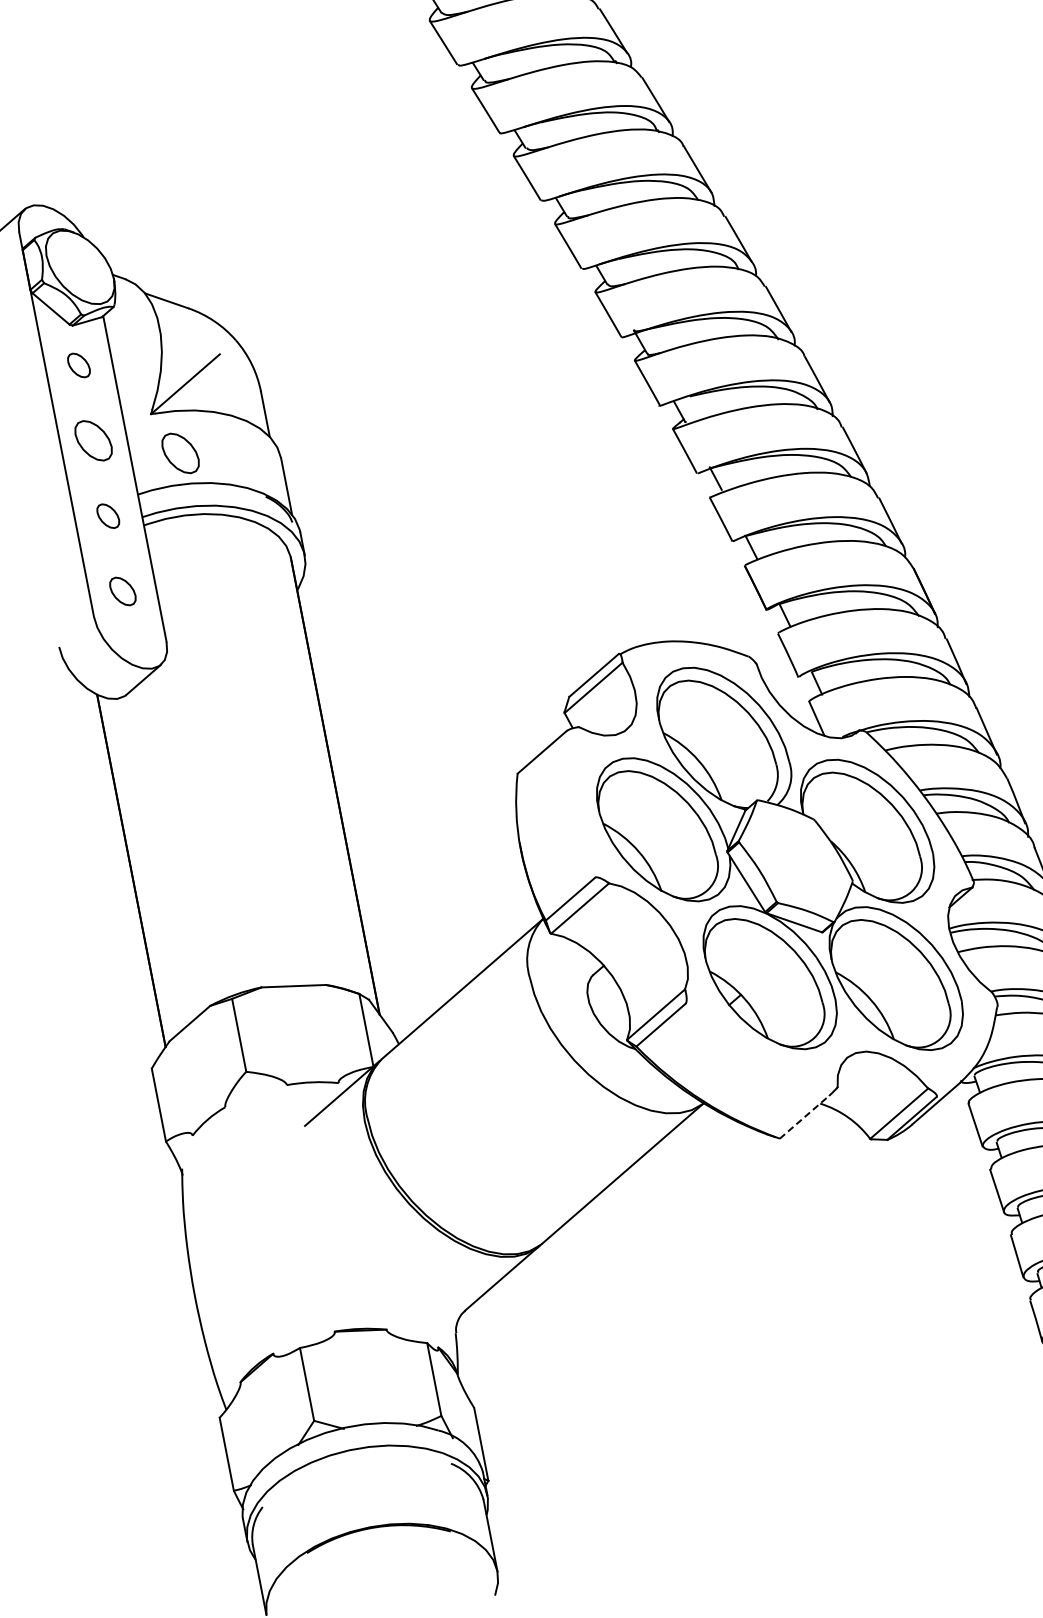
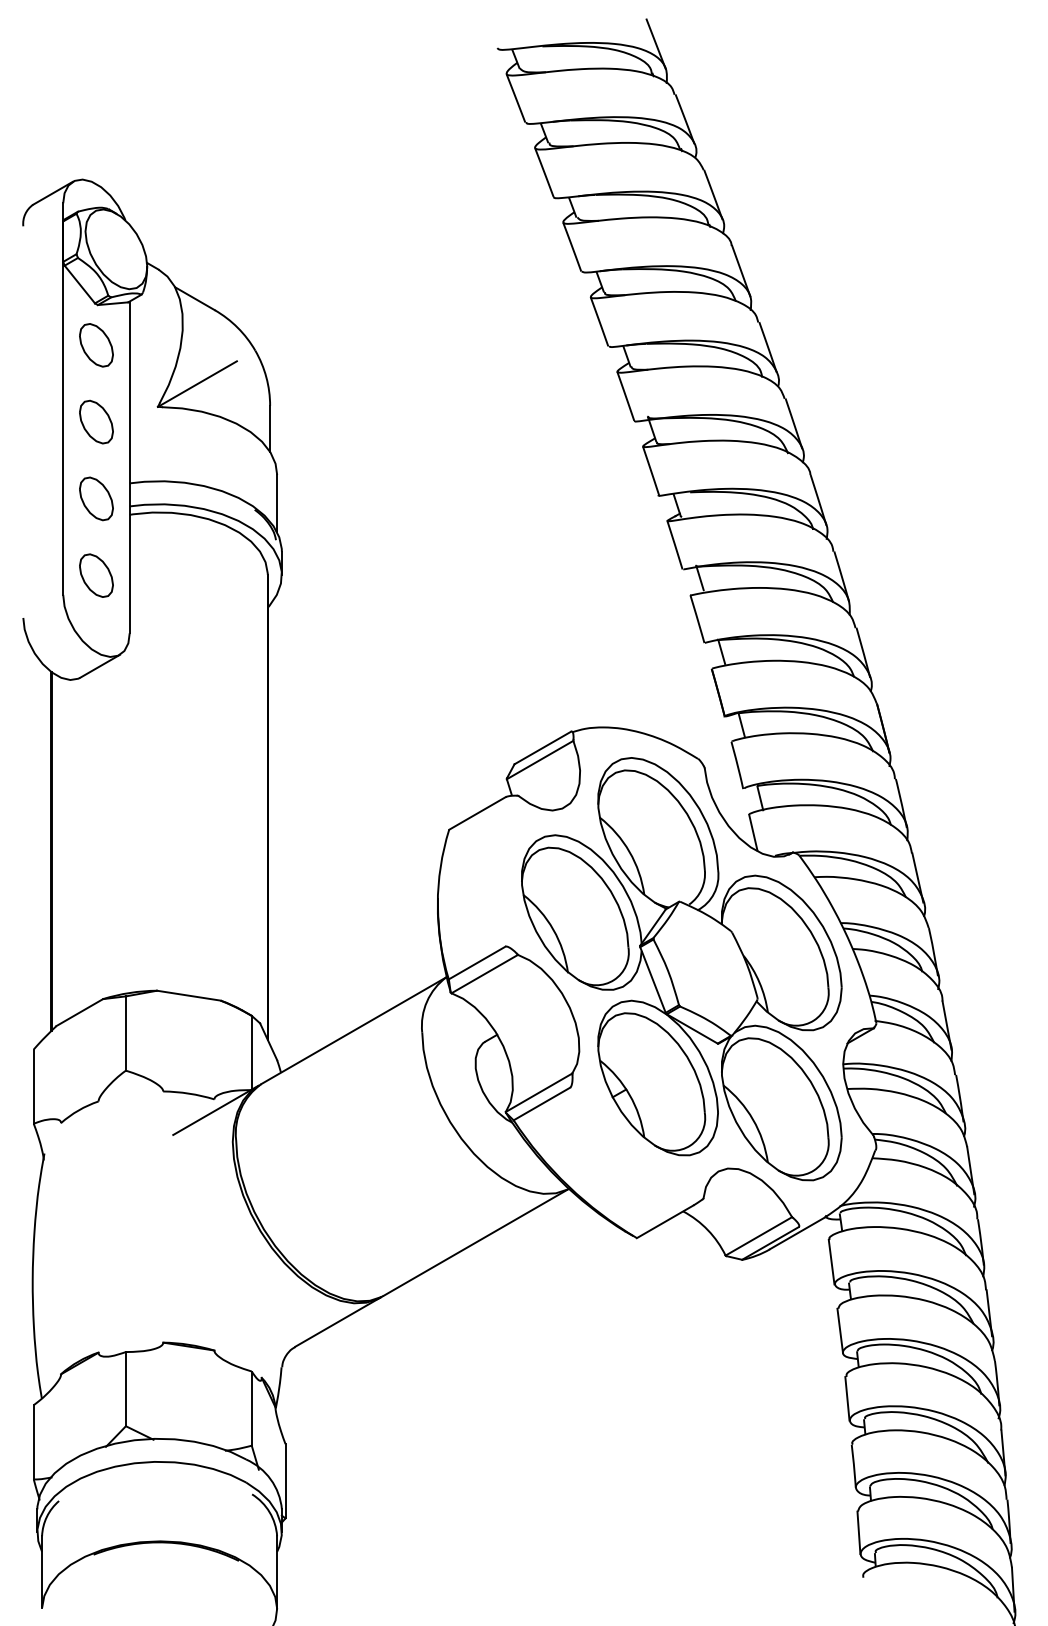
part: (79, 365) -> (96, 345), size x1.67
part: (180, 452) -> (179, 450), removed
part: (108, 515) -> (96, 498), size x1.67
part: (122, 591) -> (96, 575), size x1.43
line: (804, 1116) -> (665, 1221), dashed -> solid

